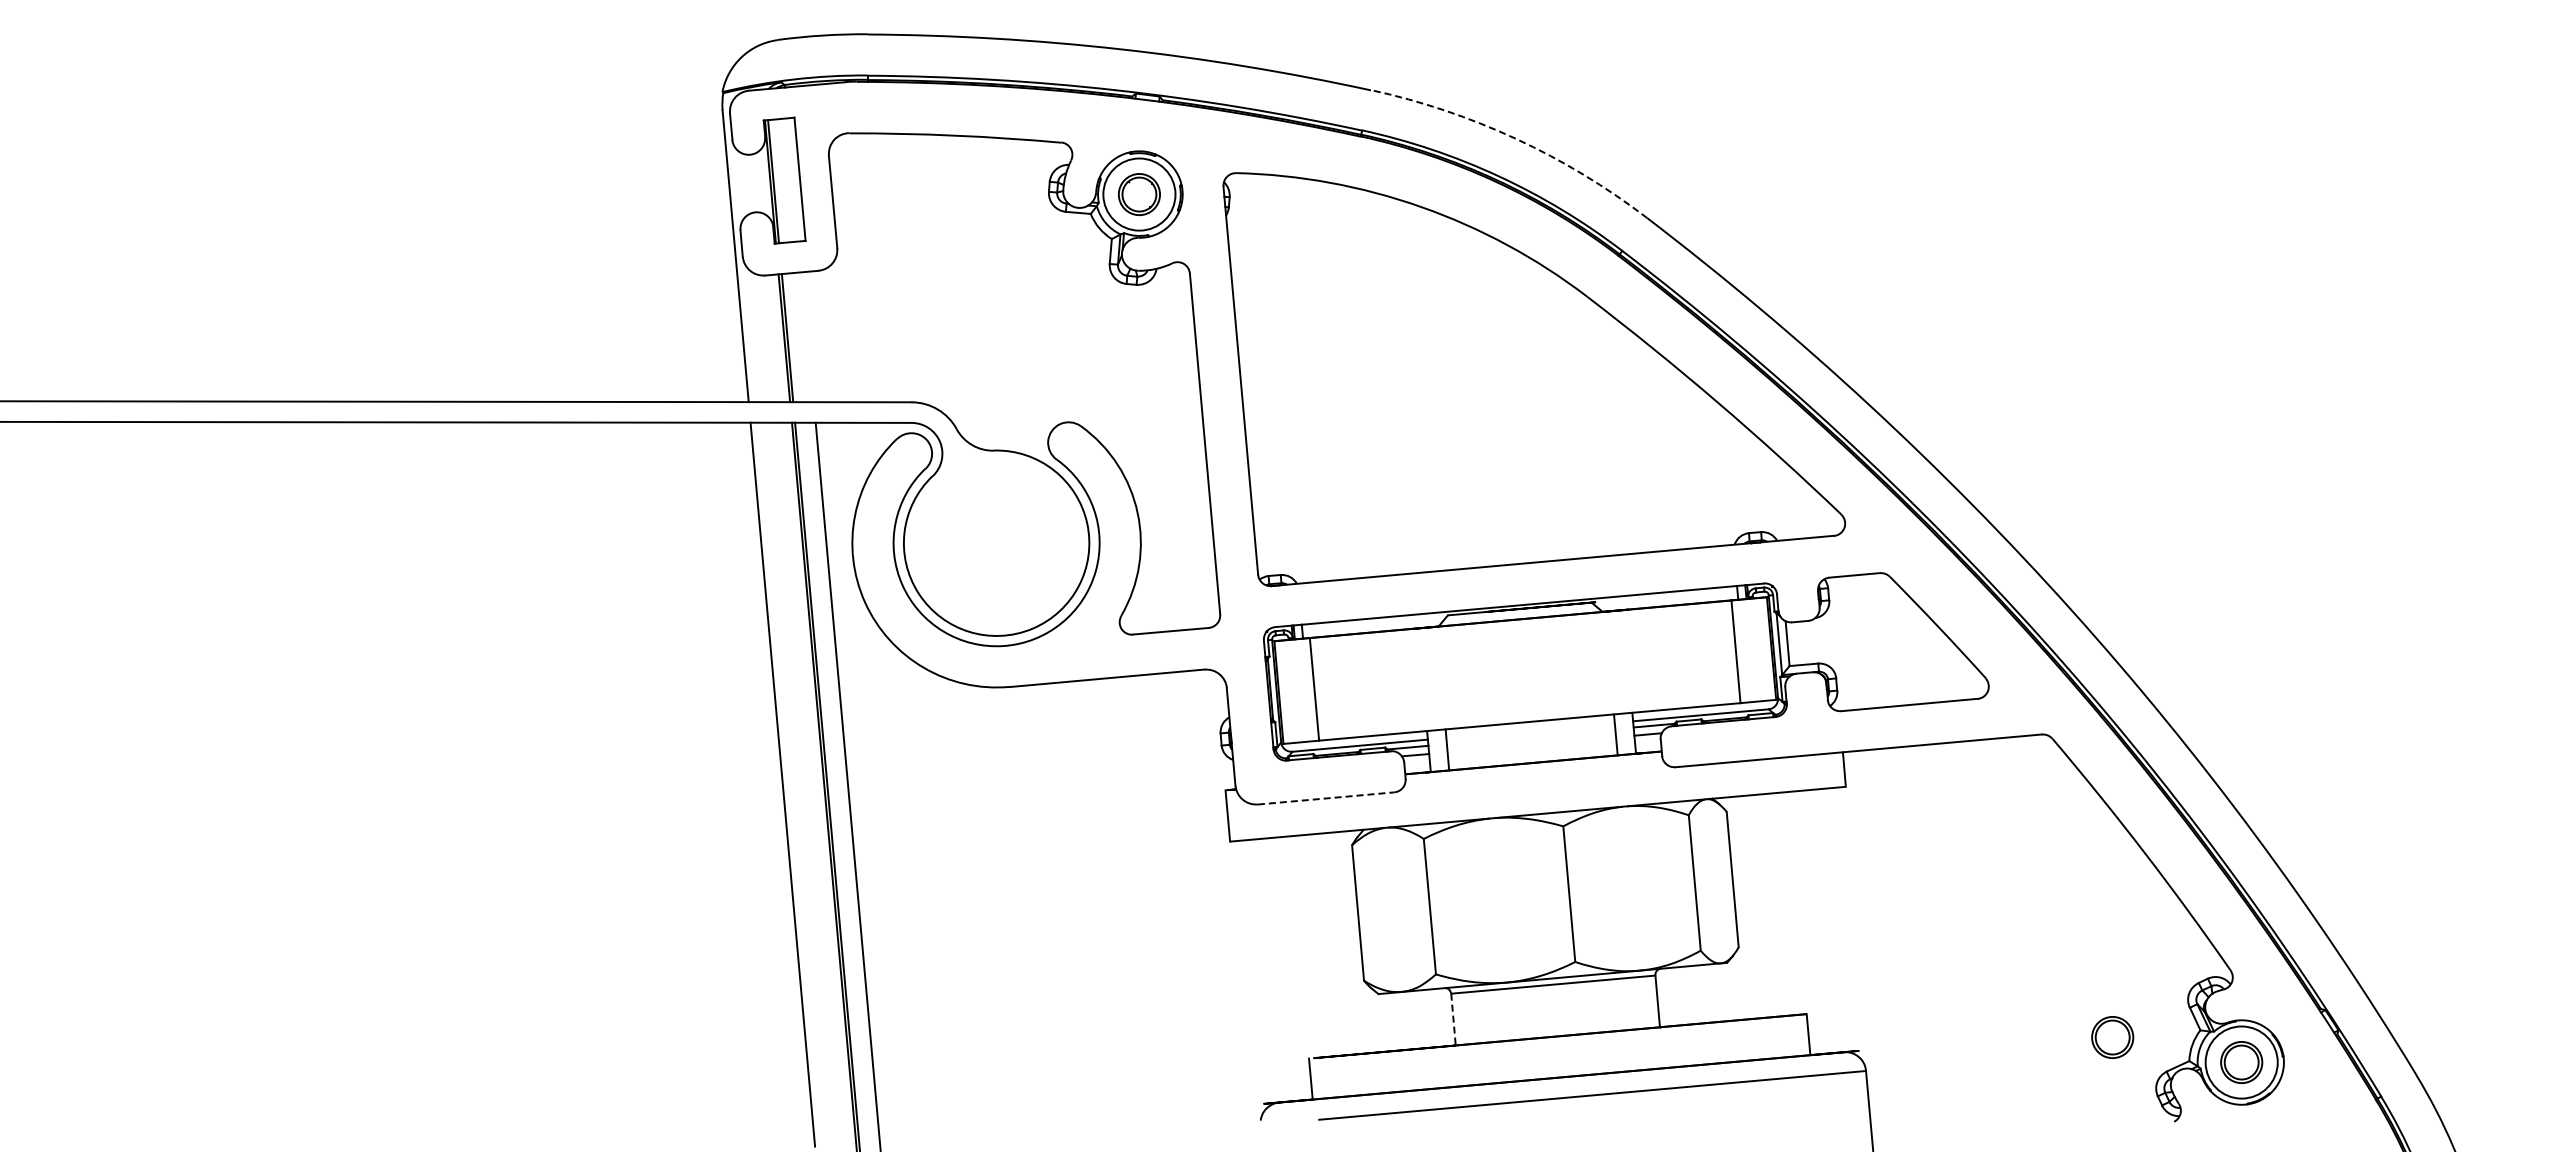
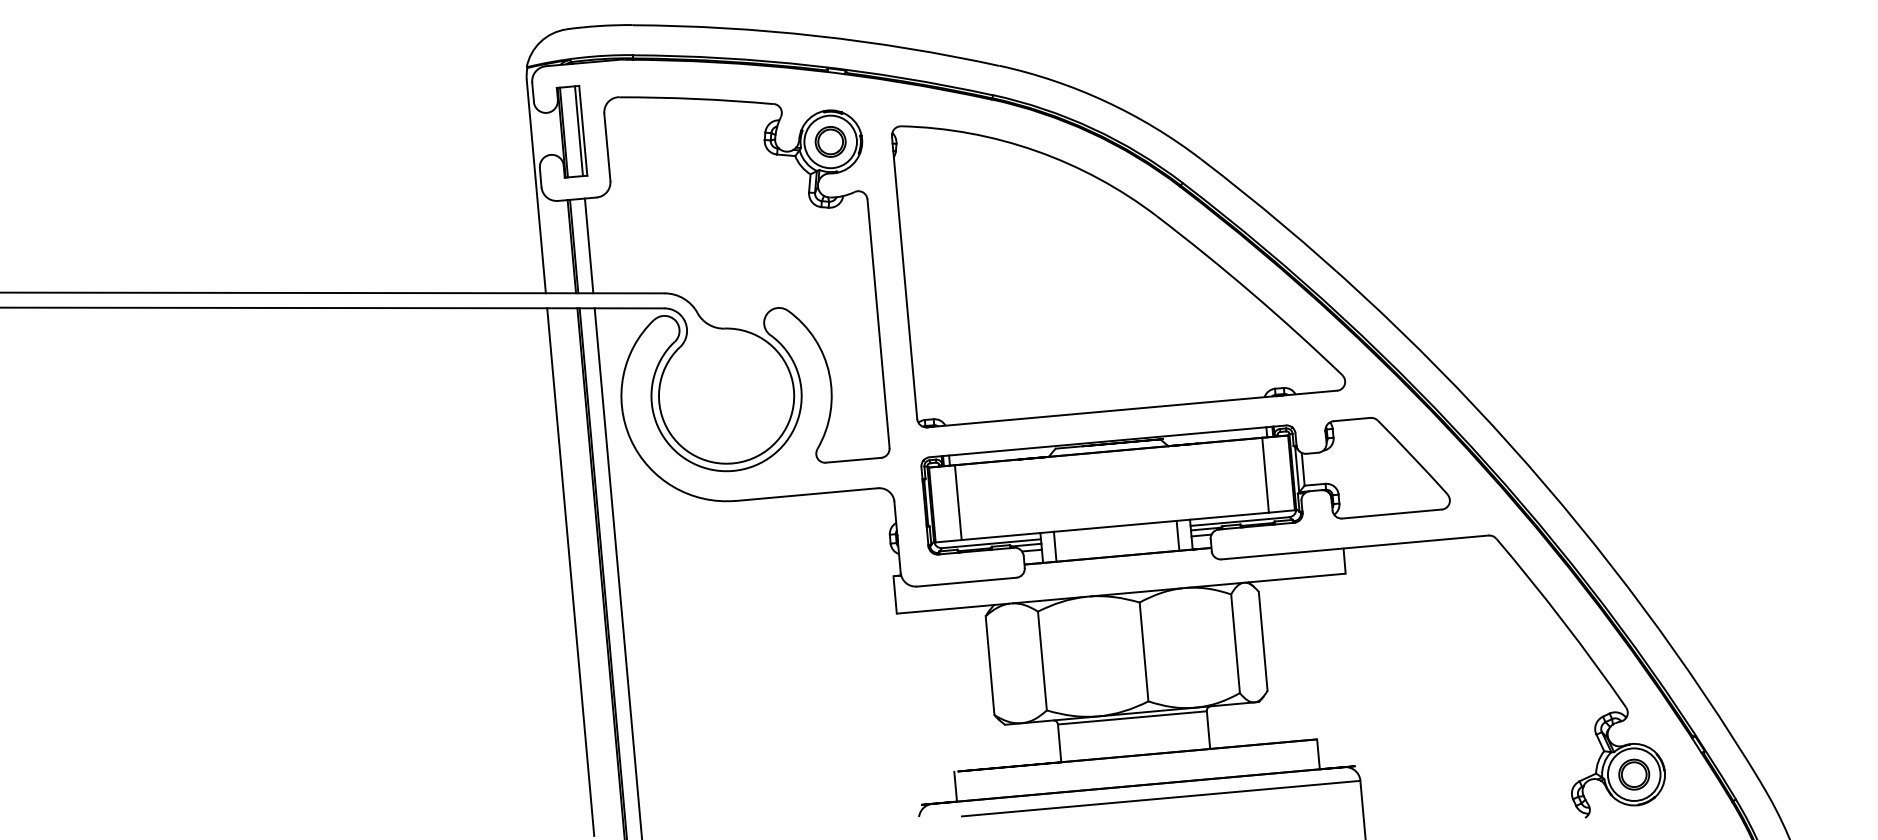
arc: (1516, 138) -> (1105, 101), dashed -> solid
line: (793, 179) -> (578, 130), added
line: (807, 337) -> (588, 246), added
line: (1326, 798) -> (967, 582), dashed -> solid
line: (1453, 1019) -> (1059, 743), dashed -> solid
part: (2112, 1037) -> (1540, 756), removed

